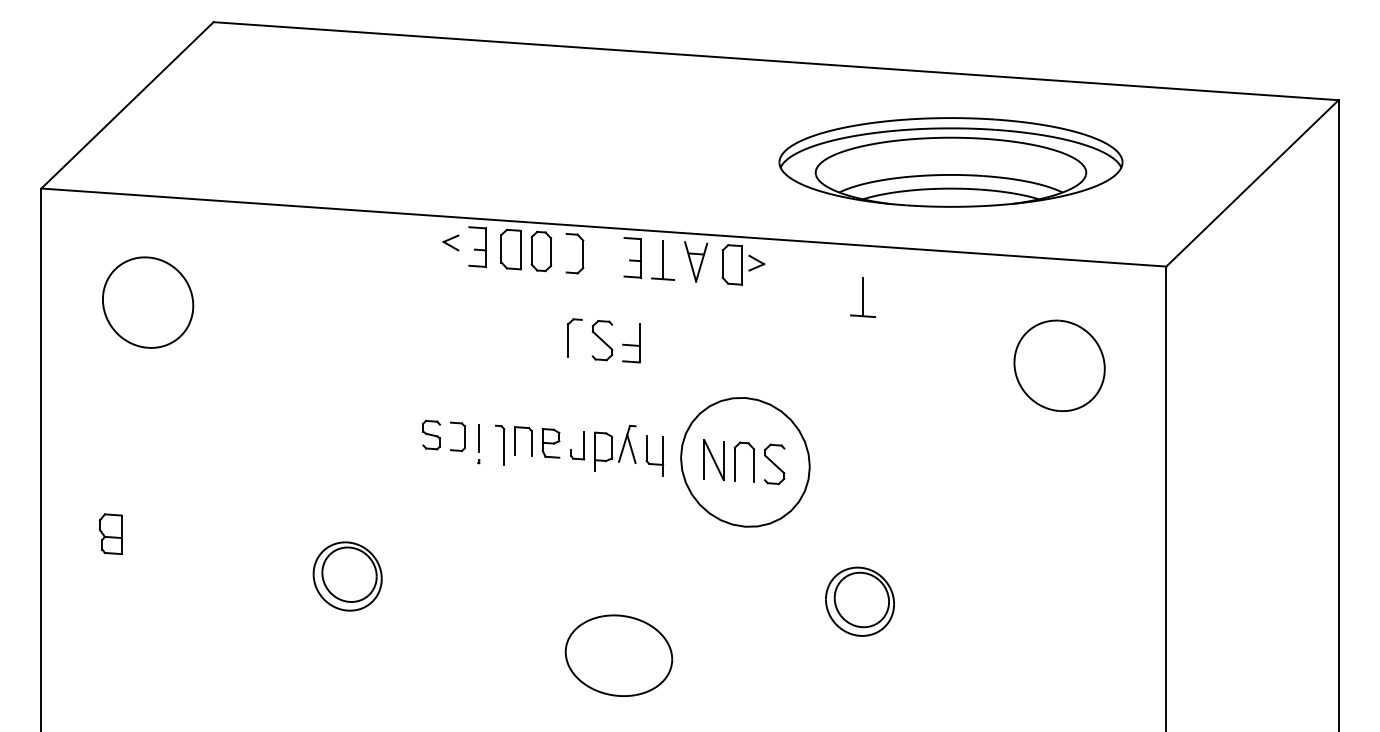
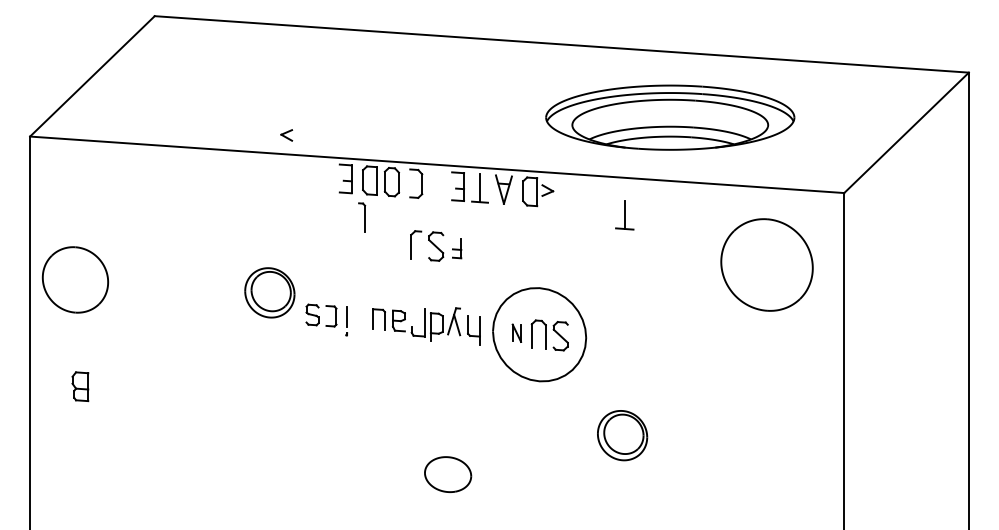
part: (950, 162) -> (669, 117), moved
part: (450, 242) -> (286, 135), moved
part: (148, 302) -> (75, 279), moved
part: (631, 343) -> (457, 248), size x0.7
part: (1059, 365) -> (766, 264), size x1.4
part: (500, 444) -> (362, 216), moved
part: (577, 445) -> (418, 322), size x1.4
part: (713, 460) -> (516, 333), size x0.6
part: (347, 576) -> (269, 292), moved
part: (618, 655) -> (447, 474), size x0.6

